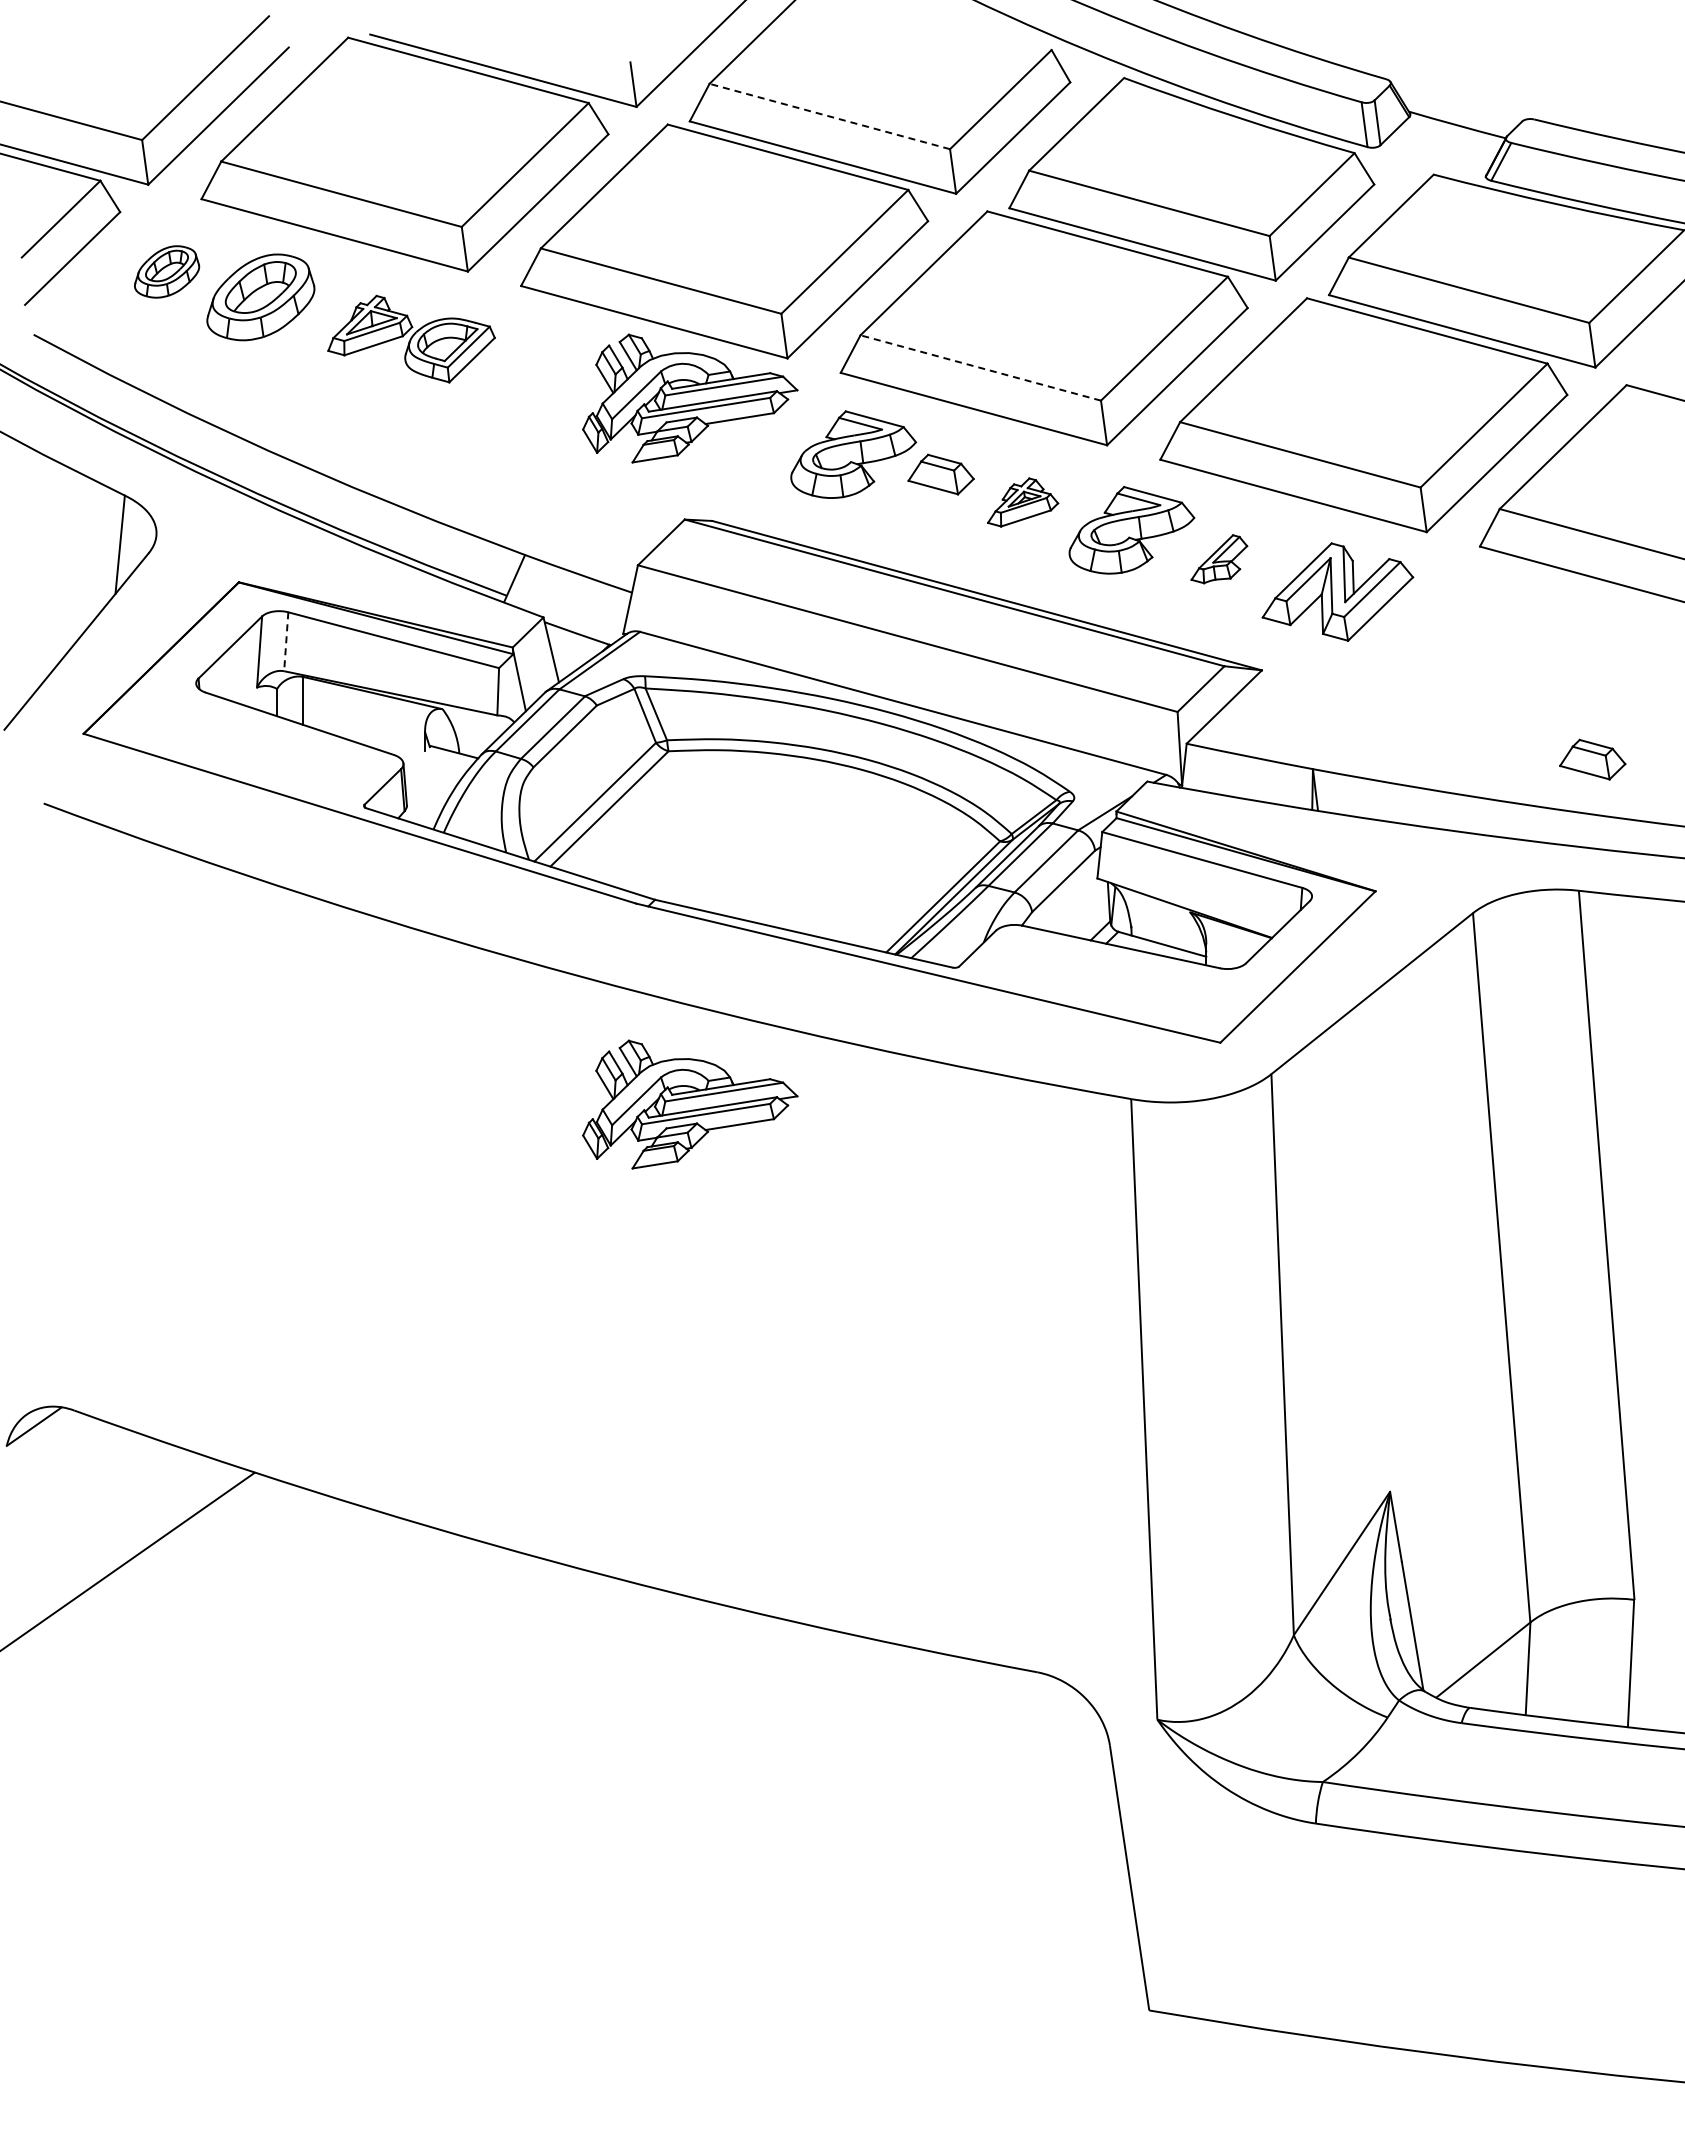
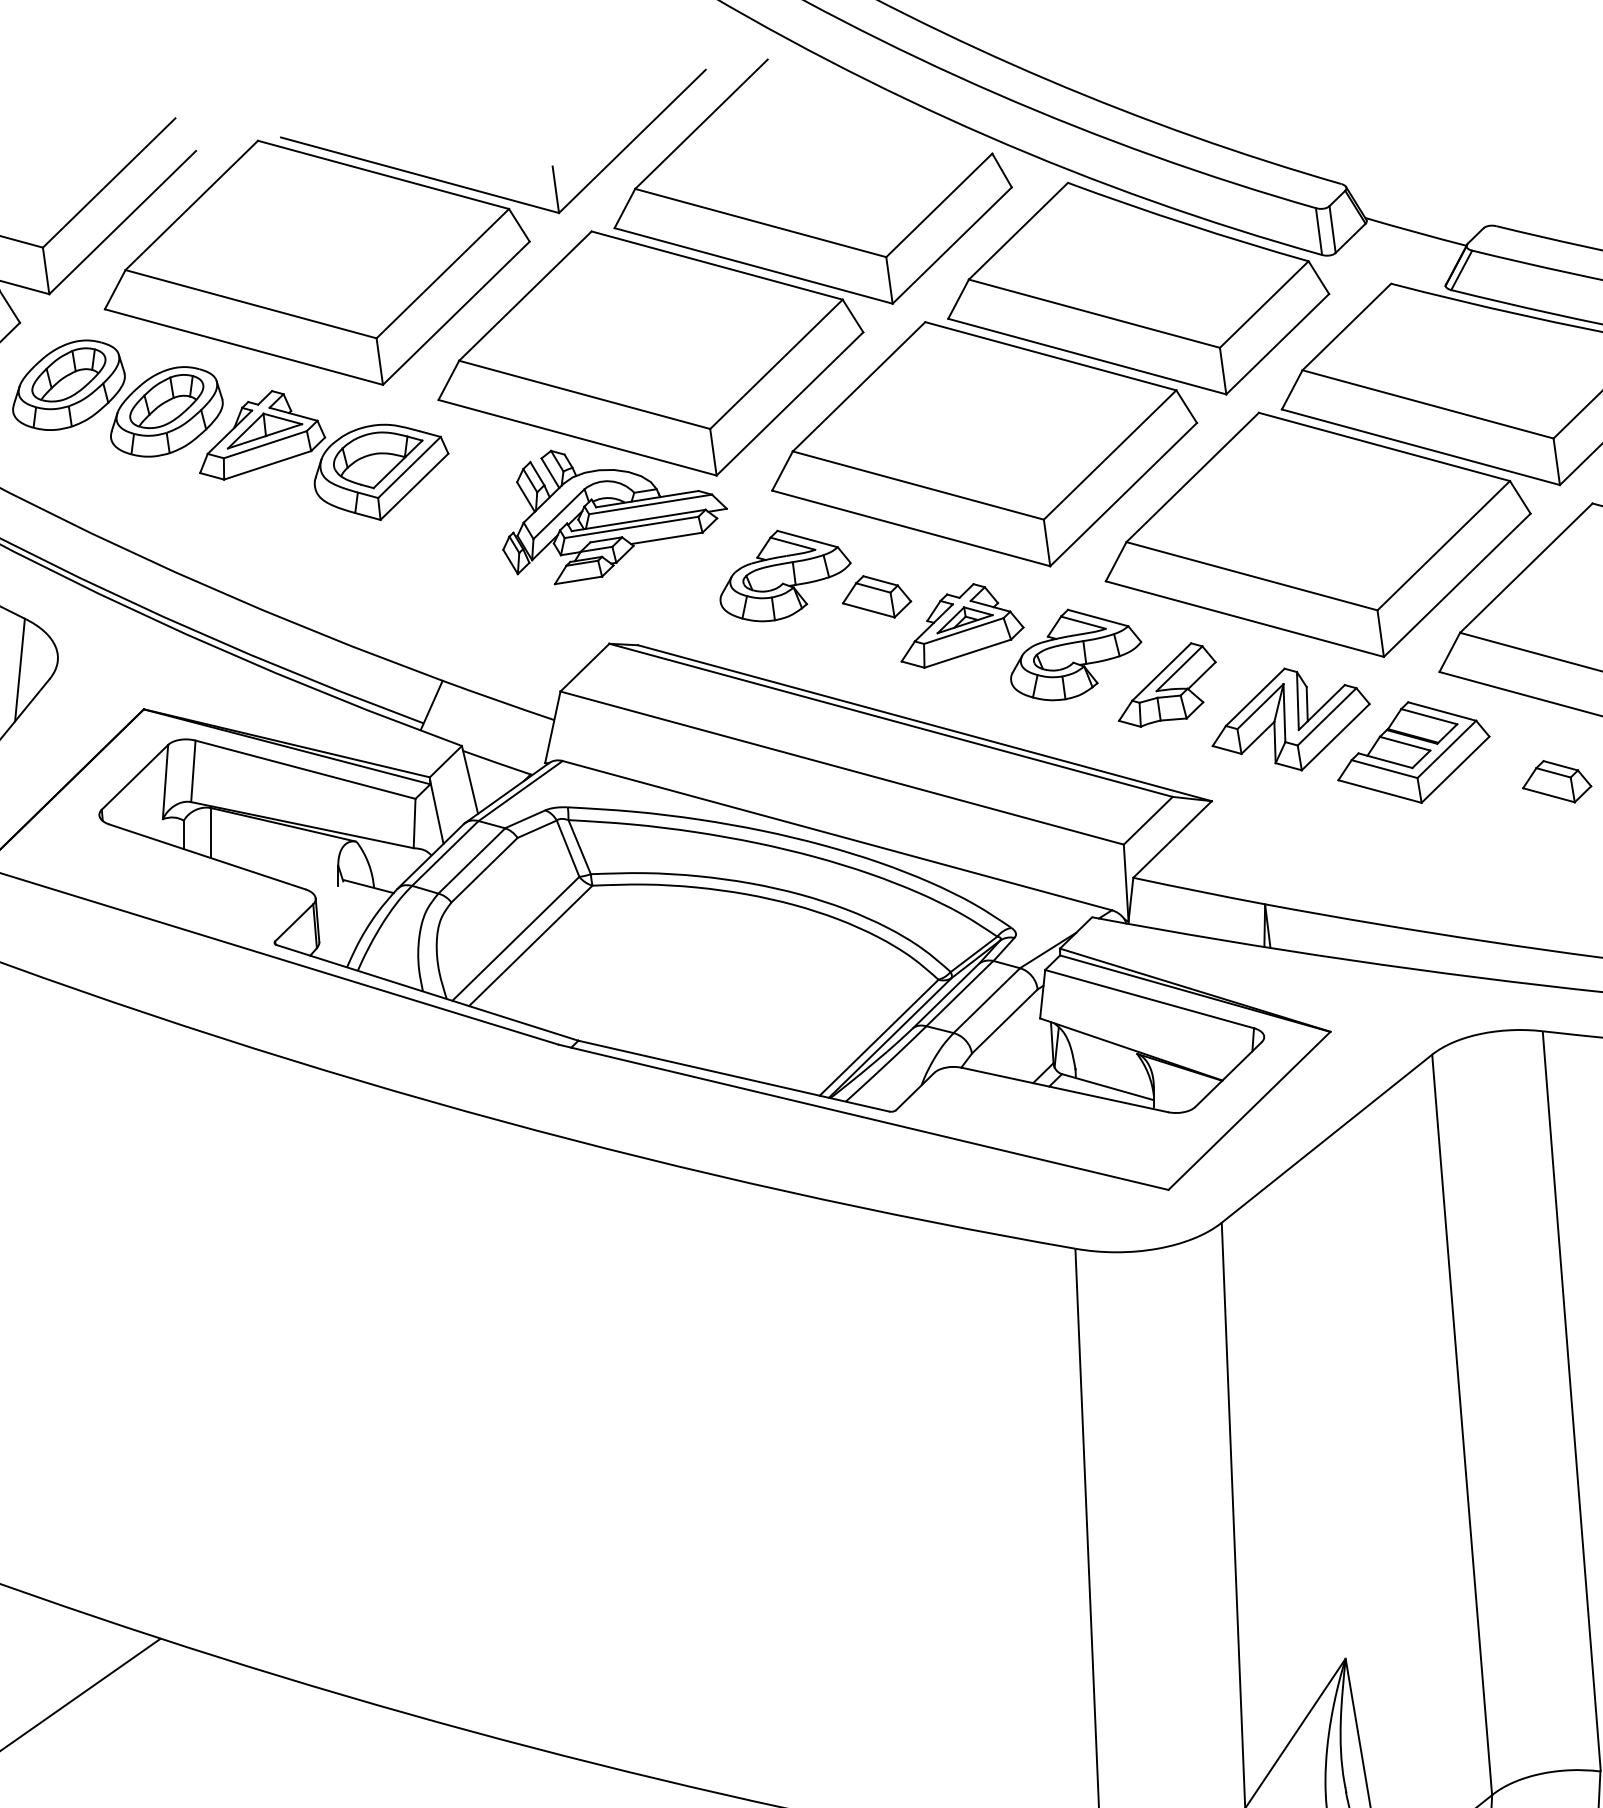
line: (829, 116) -> (760, 223), dashed -> solid
part: (166, 271) -> (68, 384), size x1.67
part: (411, 338) -> (324, 454), size x1.43
line: (980, 368) -> (918, 486), dashed -> solid
part: (1022, 502) -> (961, 625), size x1.67
part: (1219, 559) -> (1167, 685), size x1.67
part: (1455, 623) -> (1413, 752), added
line: (286, 641) -> (193, 771), dashed -> solid
part: (1592, 759) -> (1556, 781), moved
part: (690, 1104) -> (615, 1254), removed

